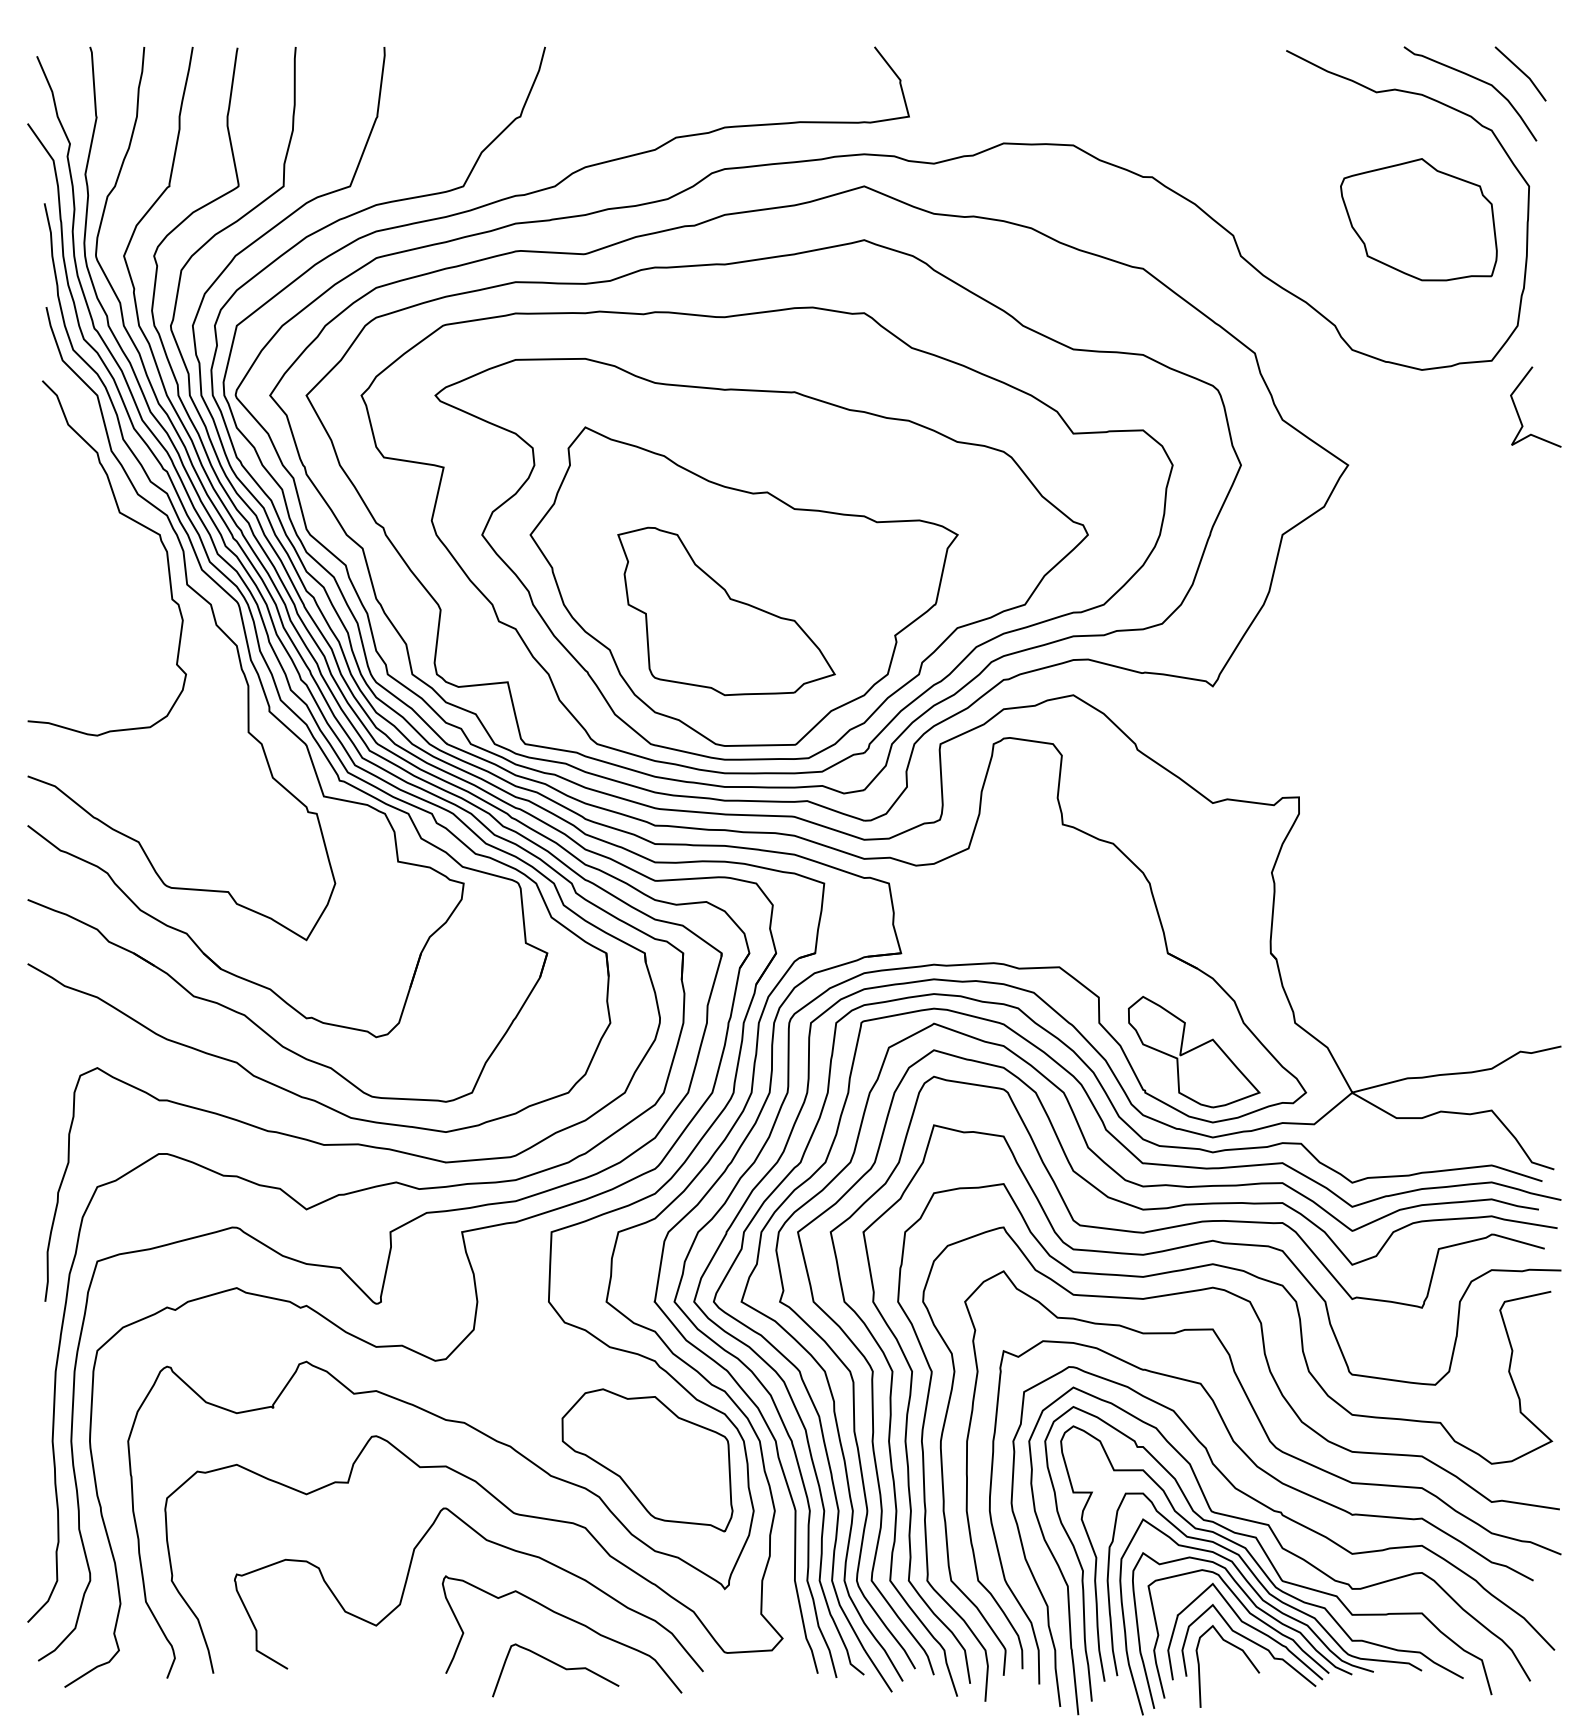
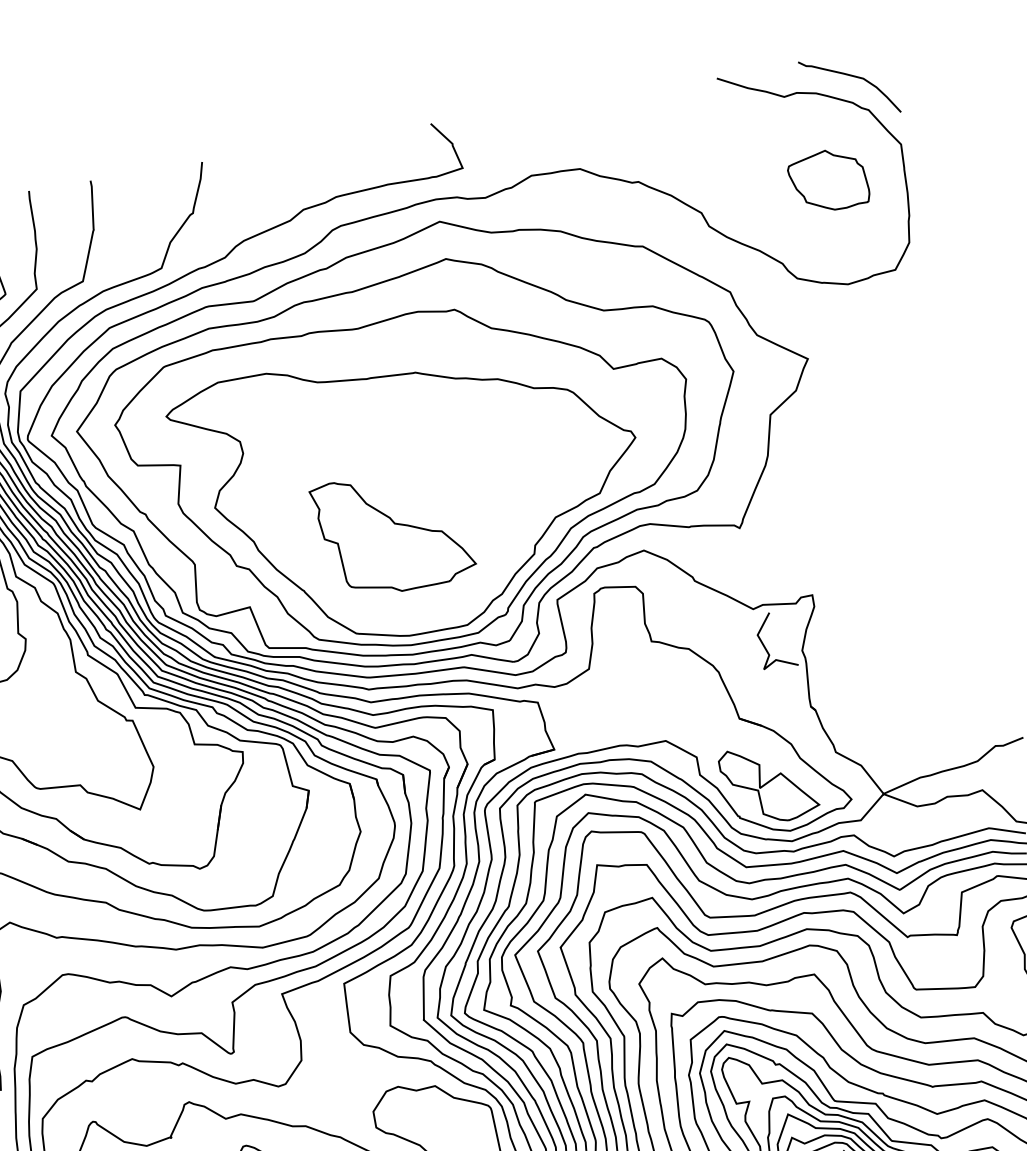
line: (1521, 72) -> (882, 66), removed
part: (1418, 219) -> (828, 180), size x0.7
curve: (1519, 414) -> (765, 647), moved
part: (743, 586) -> (402, 513), removed

